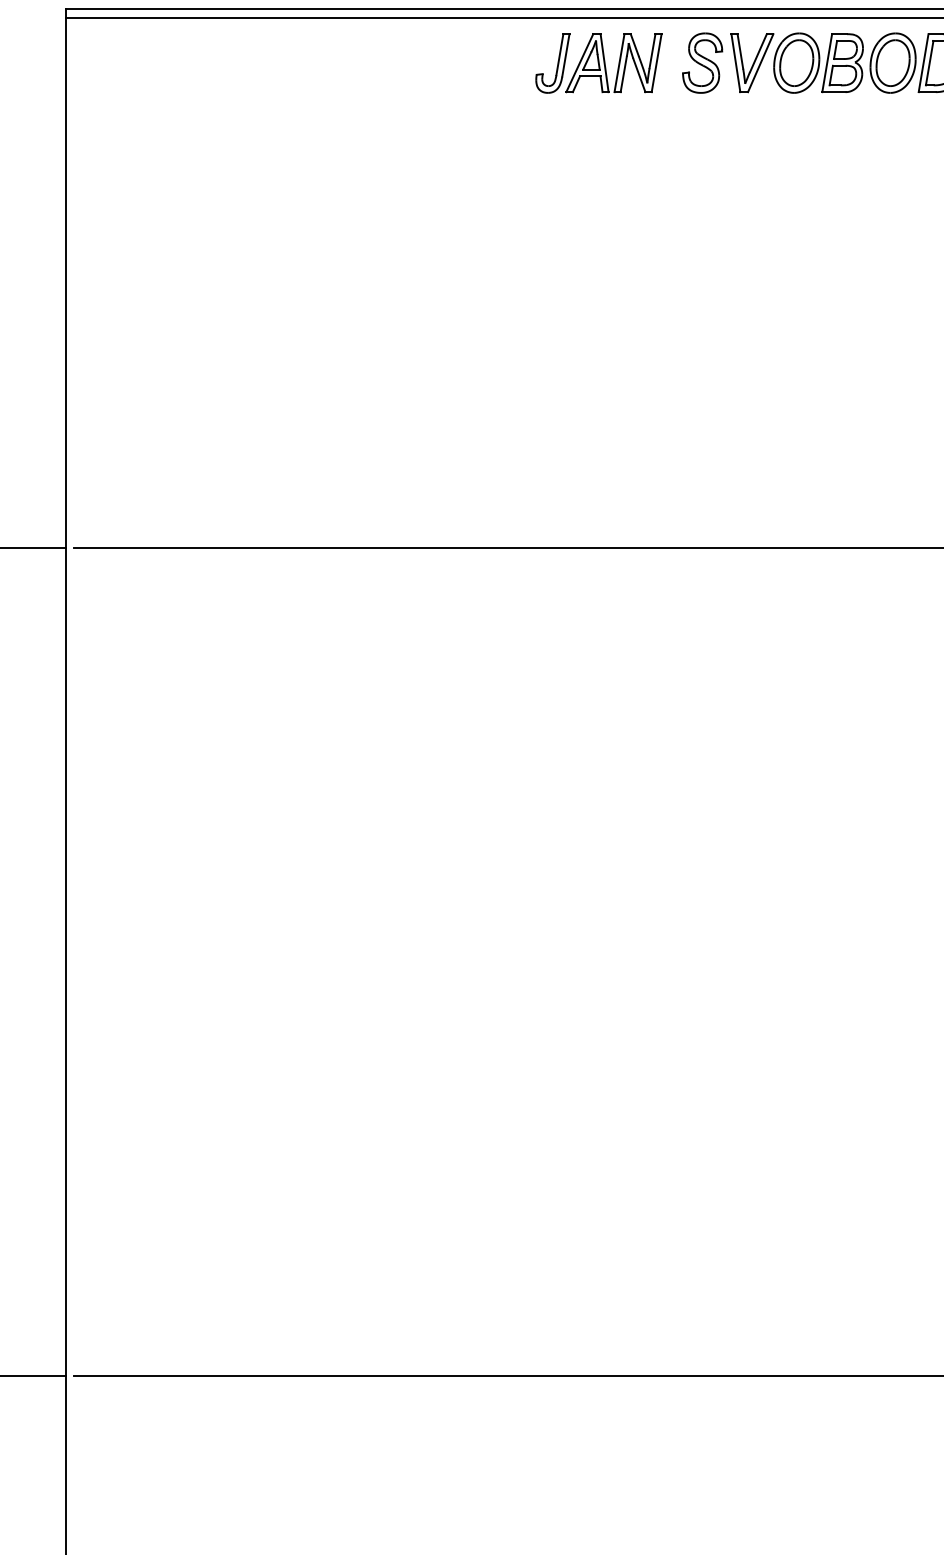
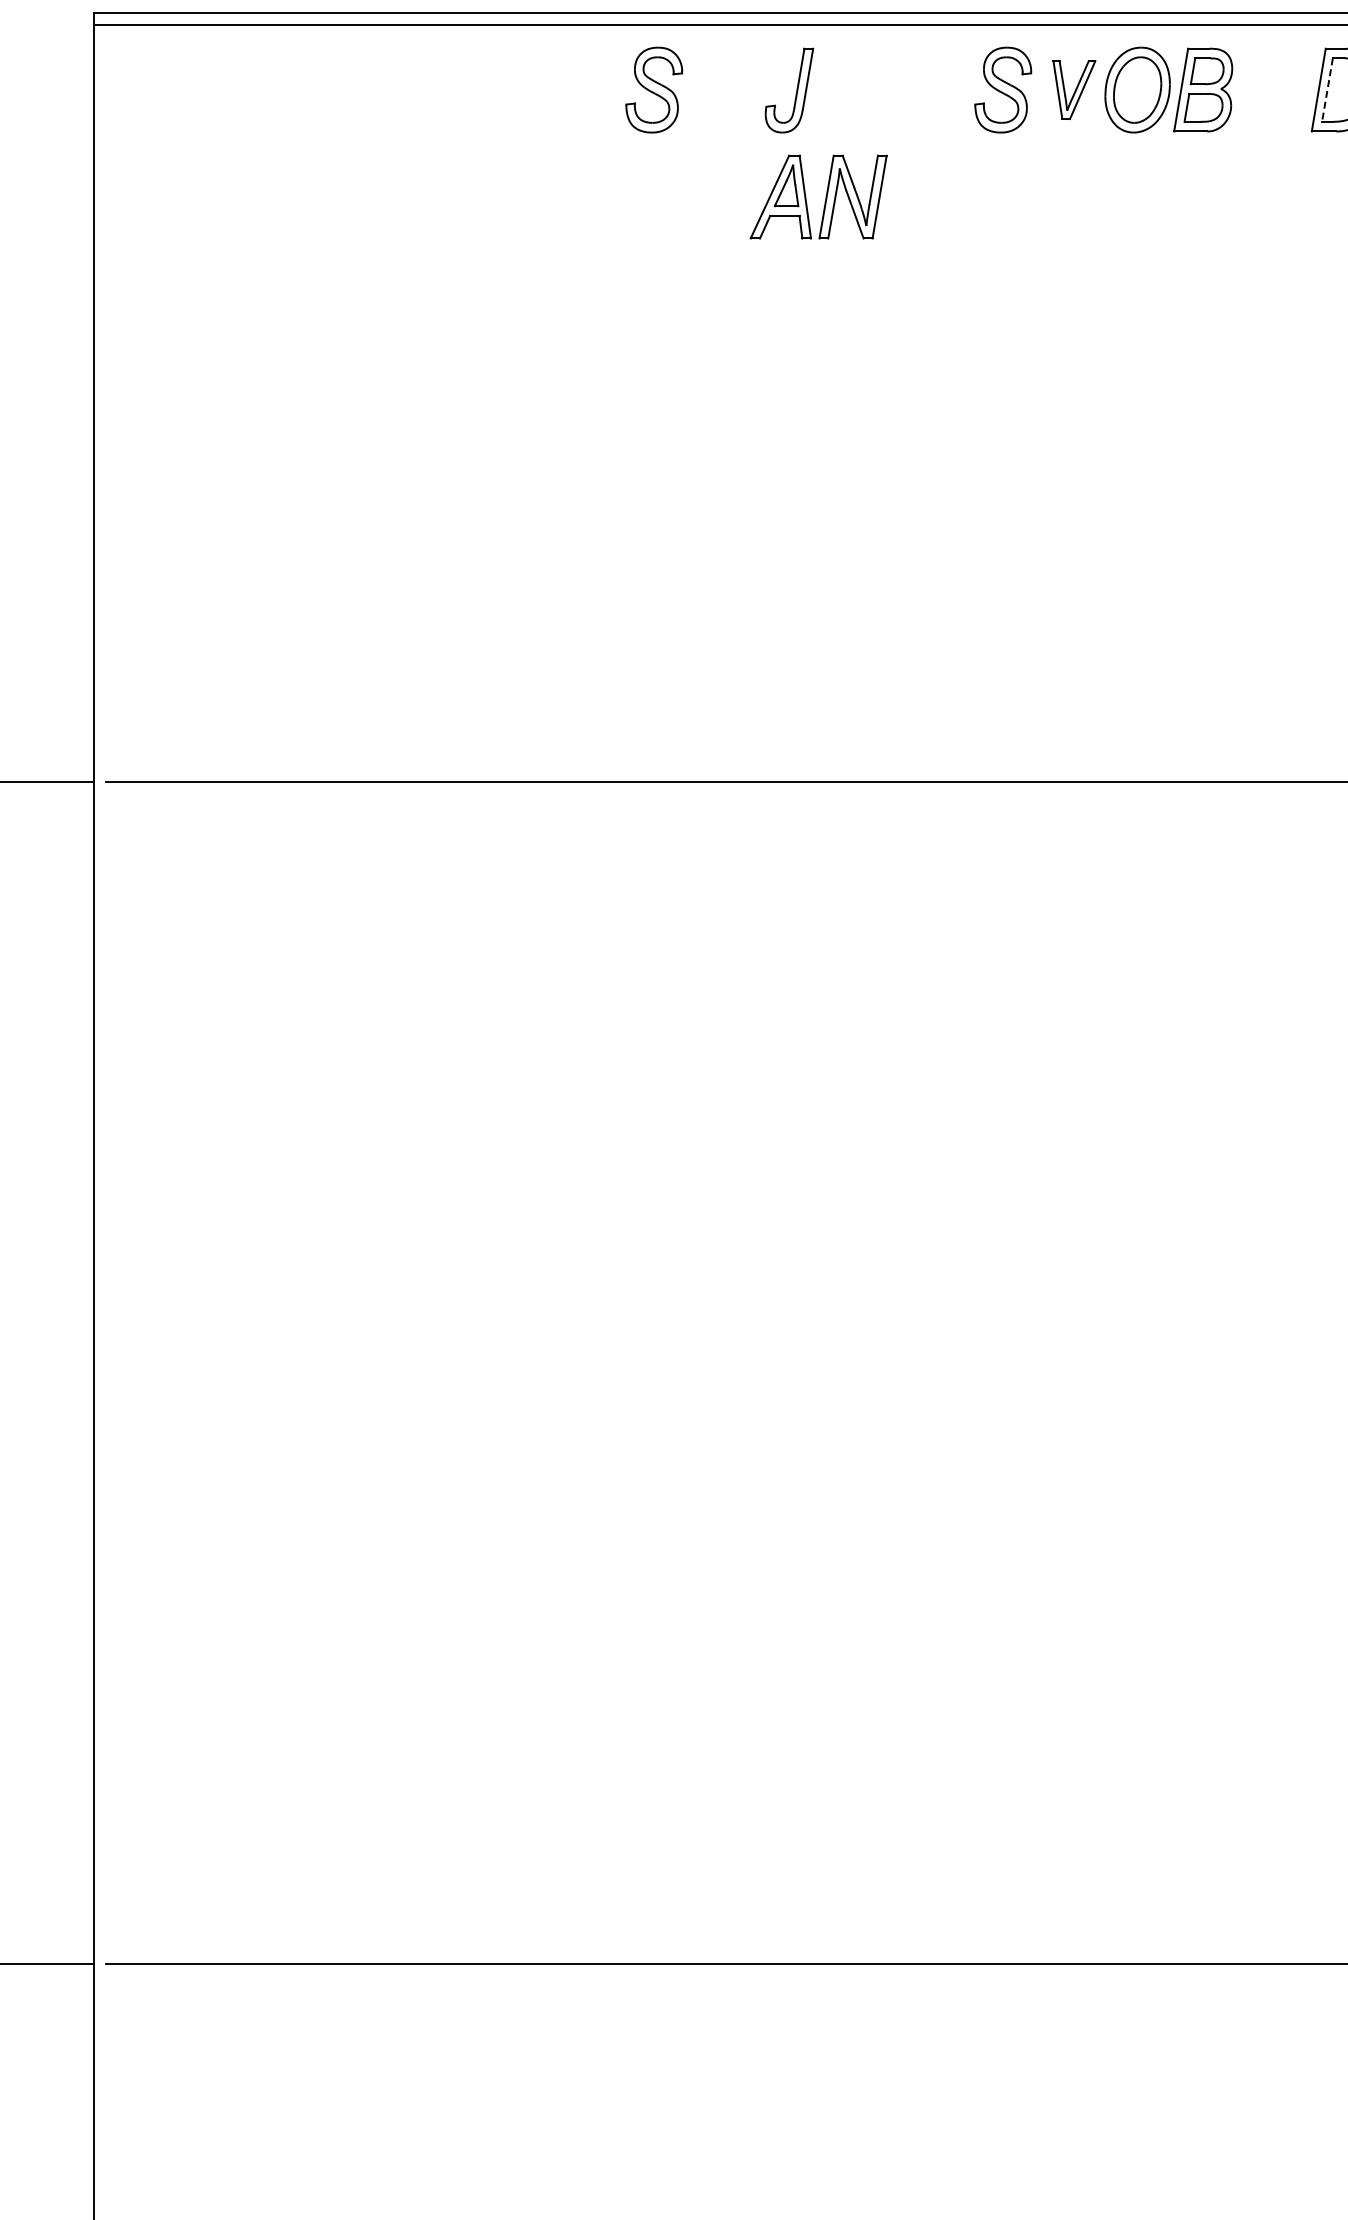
part: (458, 62) -> (654, 89), added
part: (618, 62) -> (825, 196), moved
part: (752, 62) -> (1074, 89), size x0.7
part: (893, 62) -> (1275, 89), removed
line: (929, 63) -> (1327, 90), solid -> dashed

